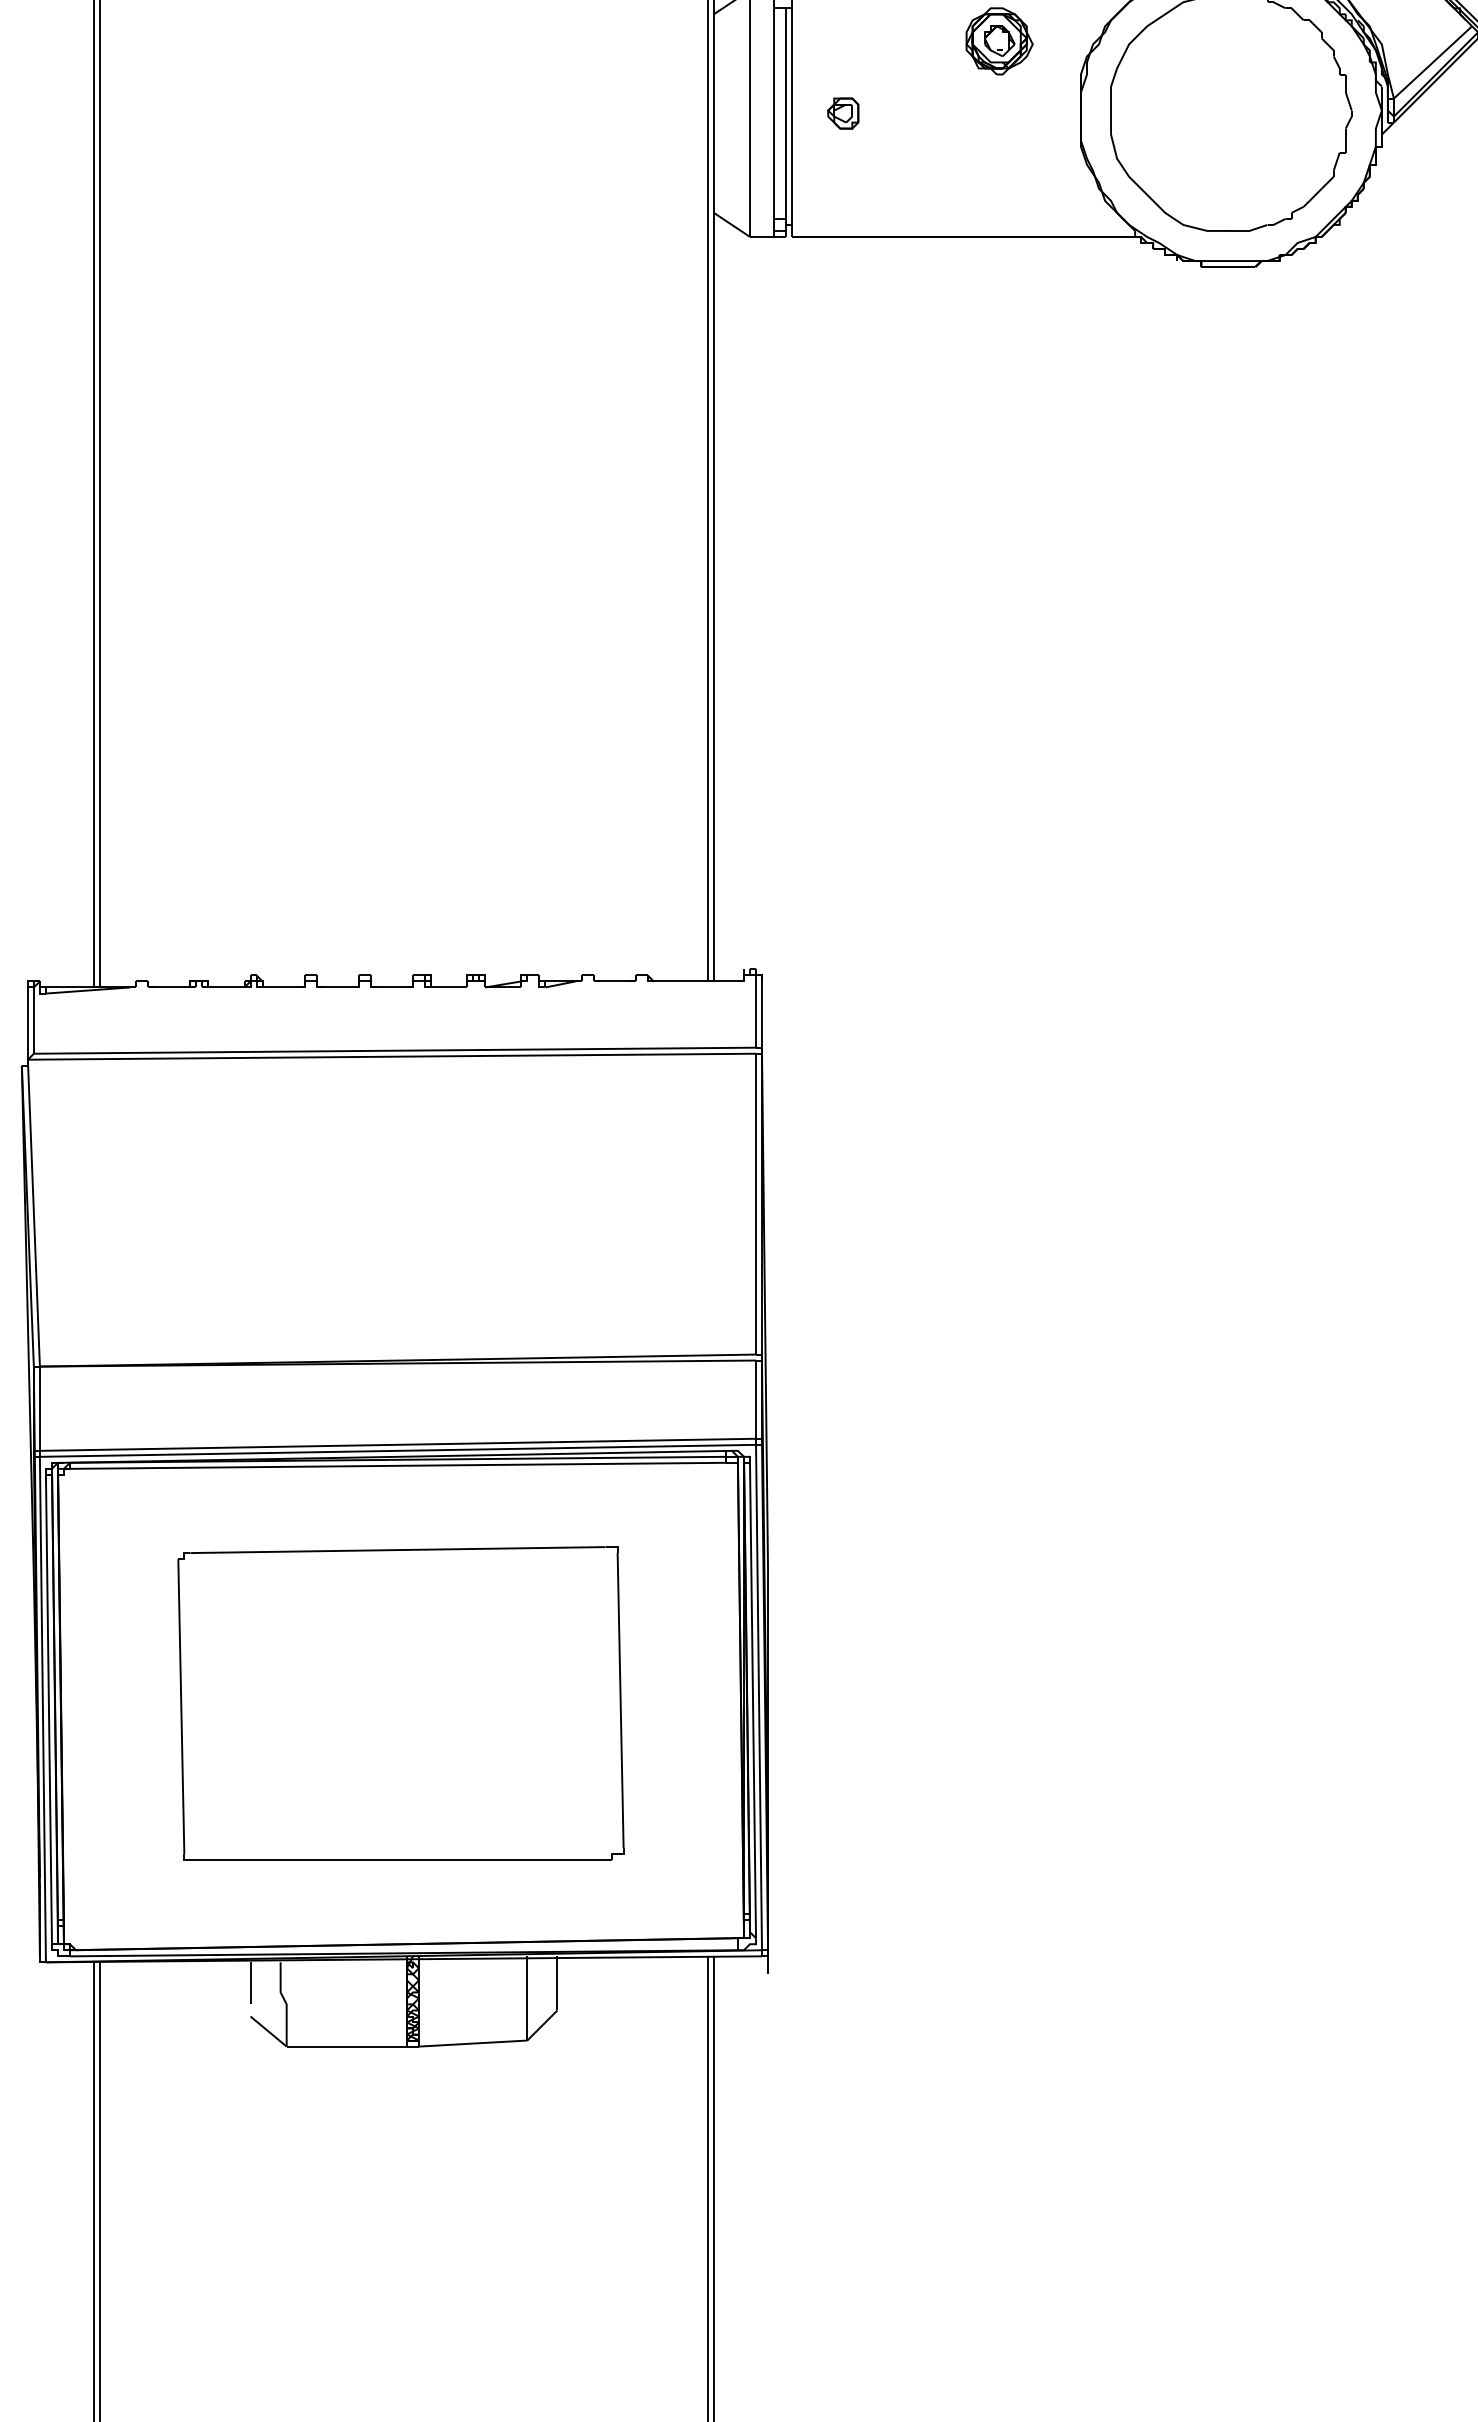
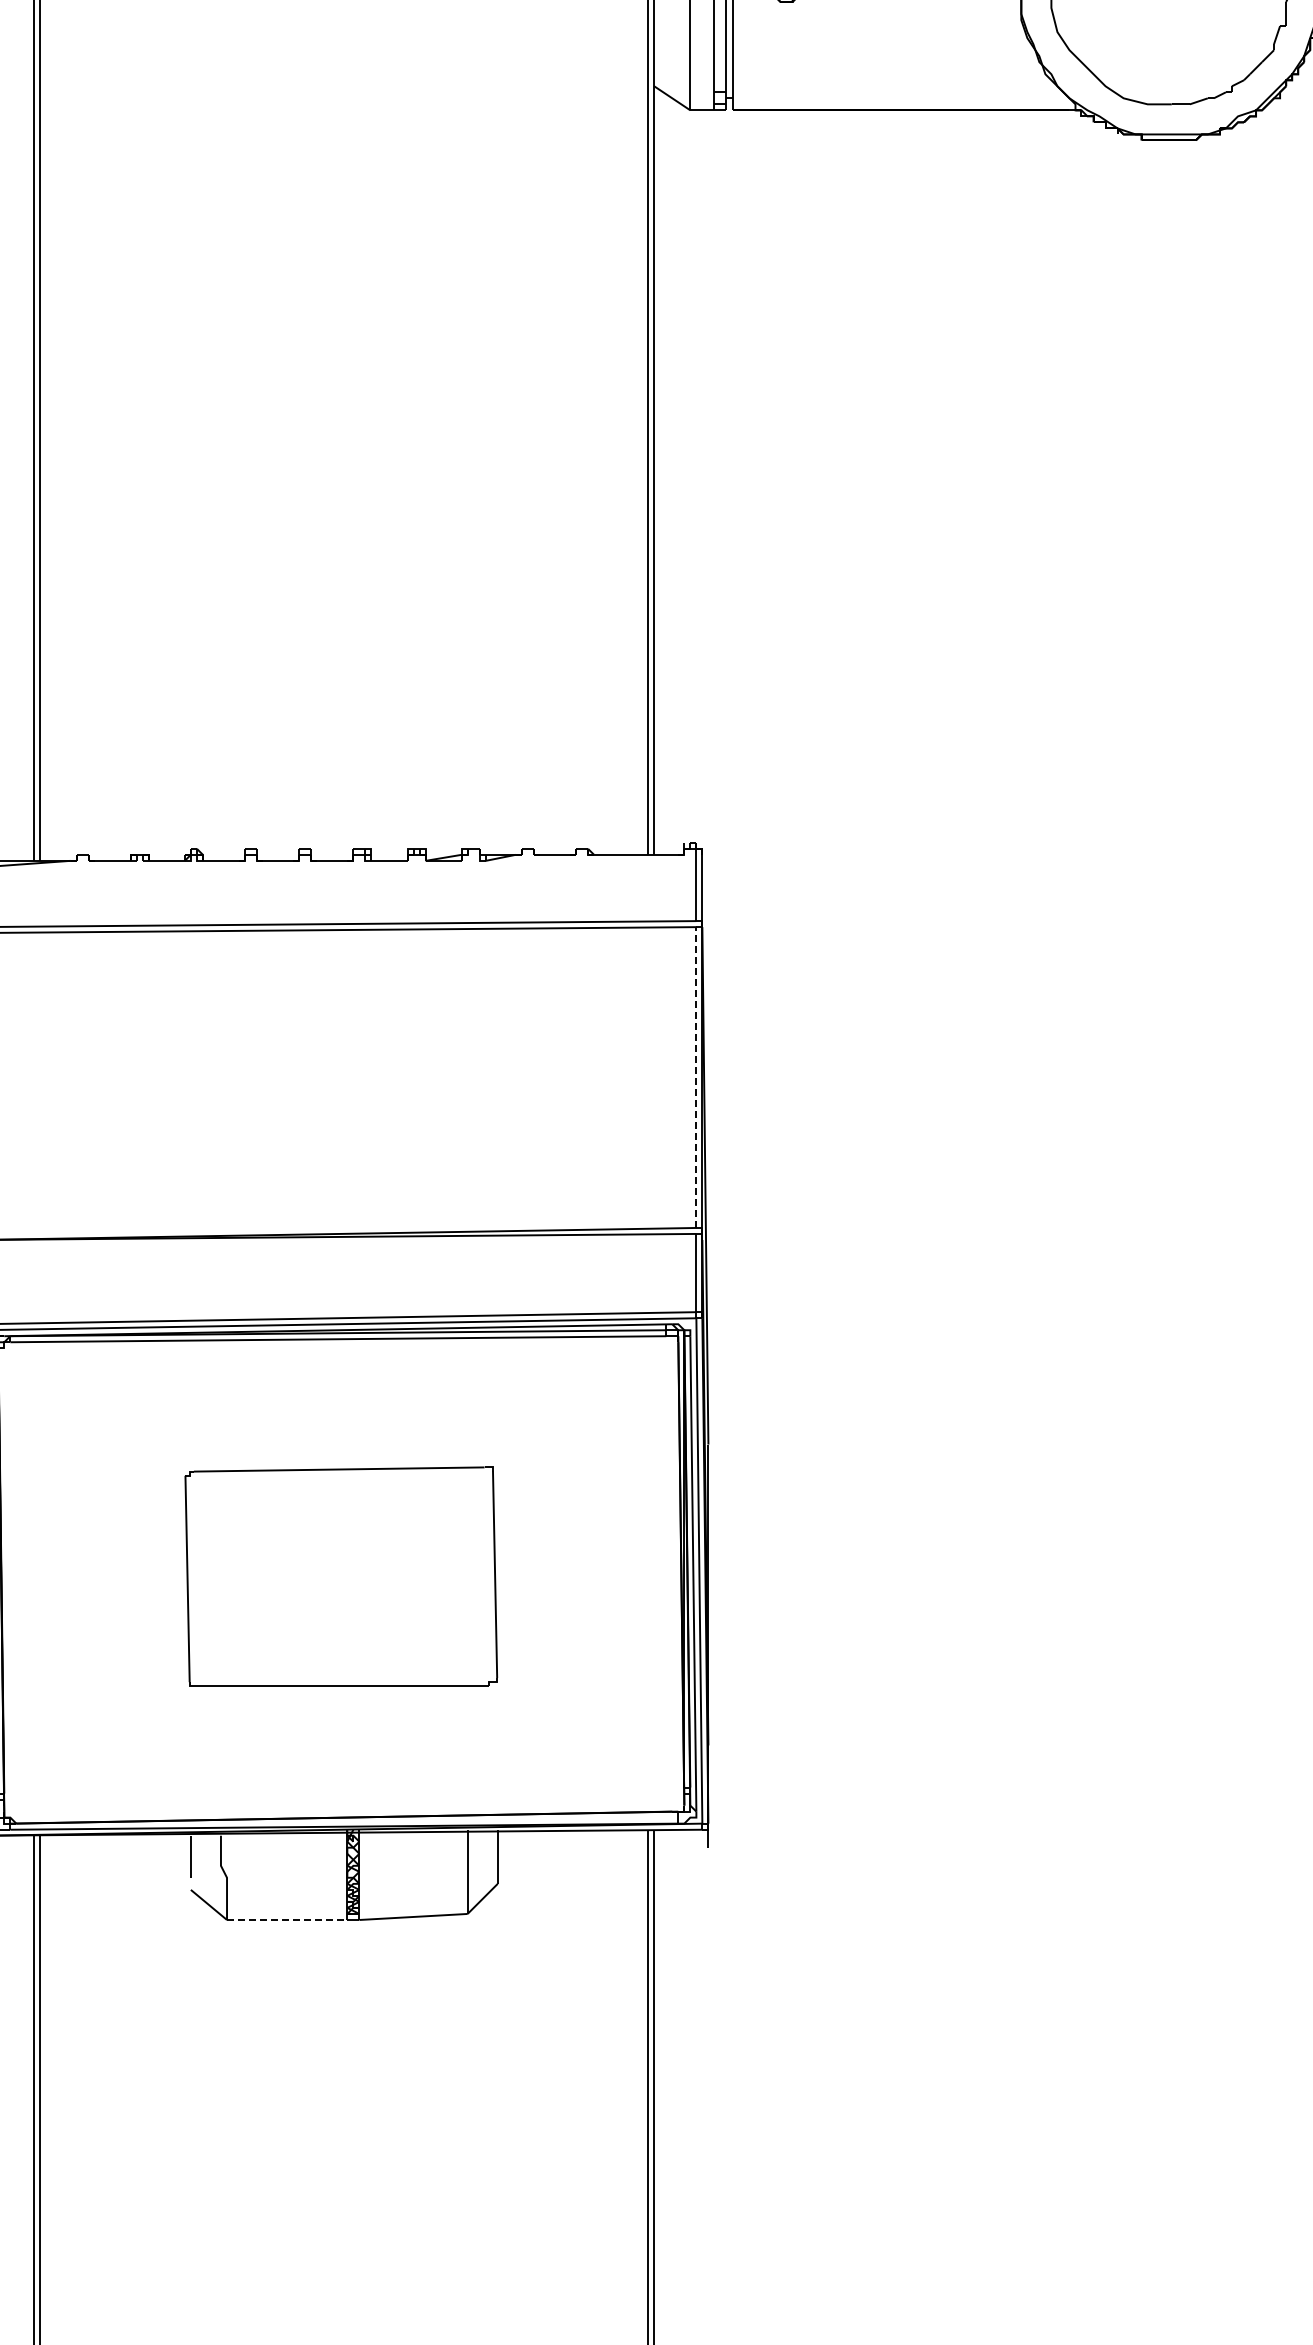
line: (756, 1203) -> (696, 1076), solid -> dashed
part: (400, 1703) -> (340, 1576), size x0.7
line: (347, 2046) -> (287, 1919), solid -> dashed

